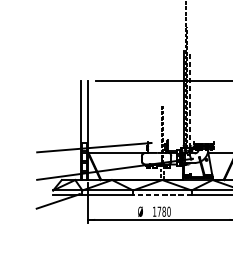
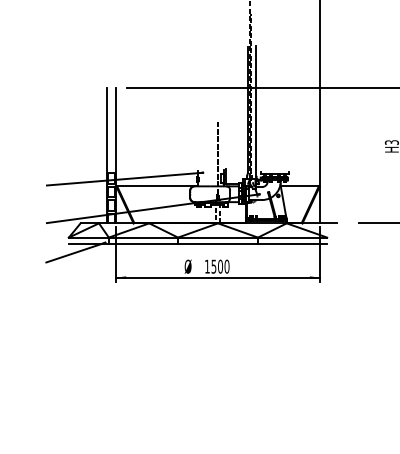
line: (190, 98) -> (256, 112), dashed -> solid
line: (162, 195) -> (218, 244), dashed -> solid
text: (162, 211) -> (217, 266), 1780 -> 1500

